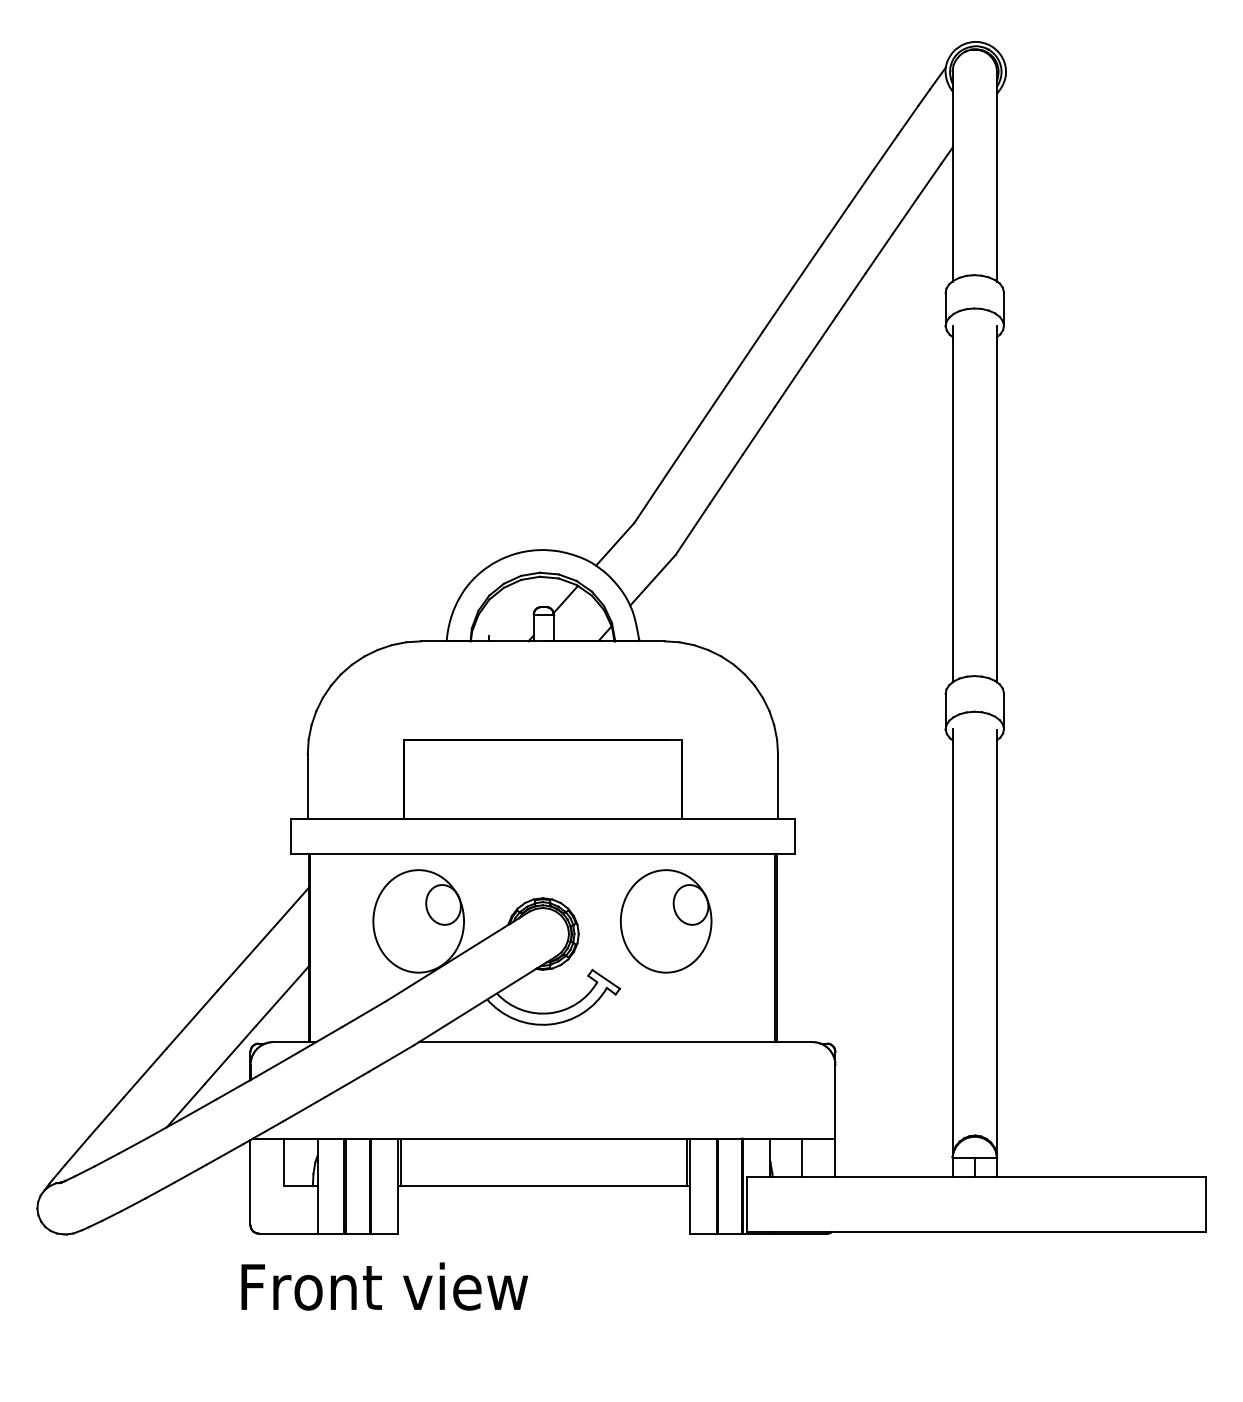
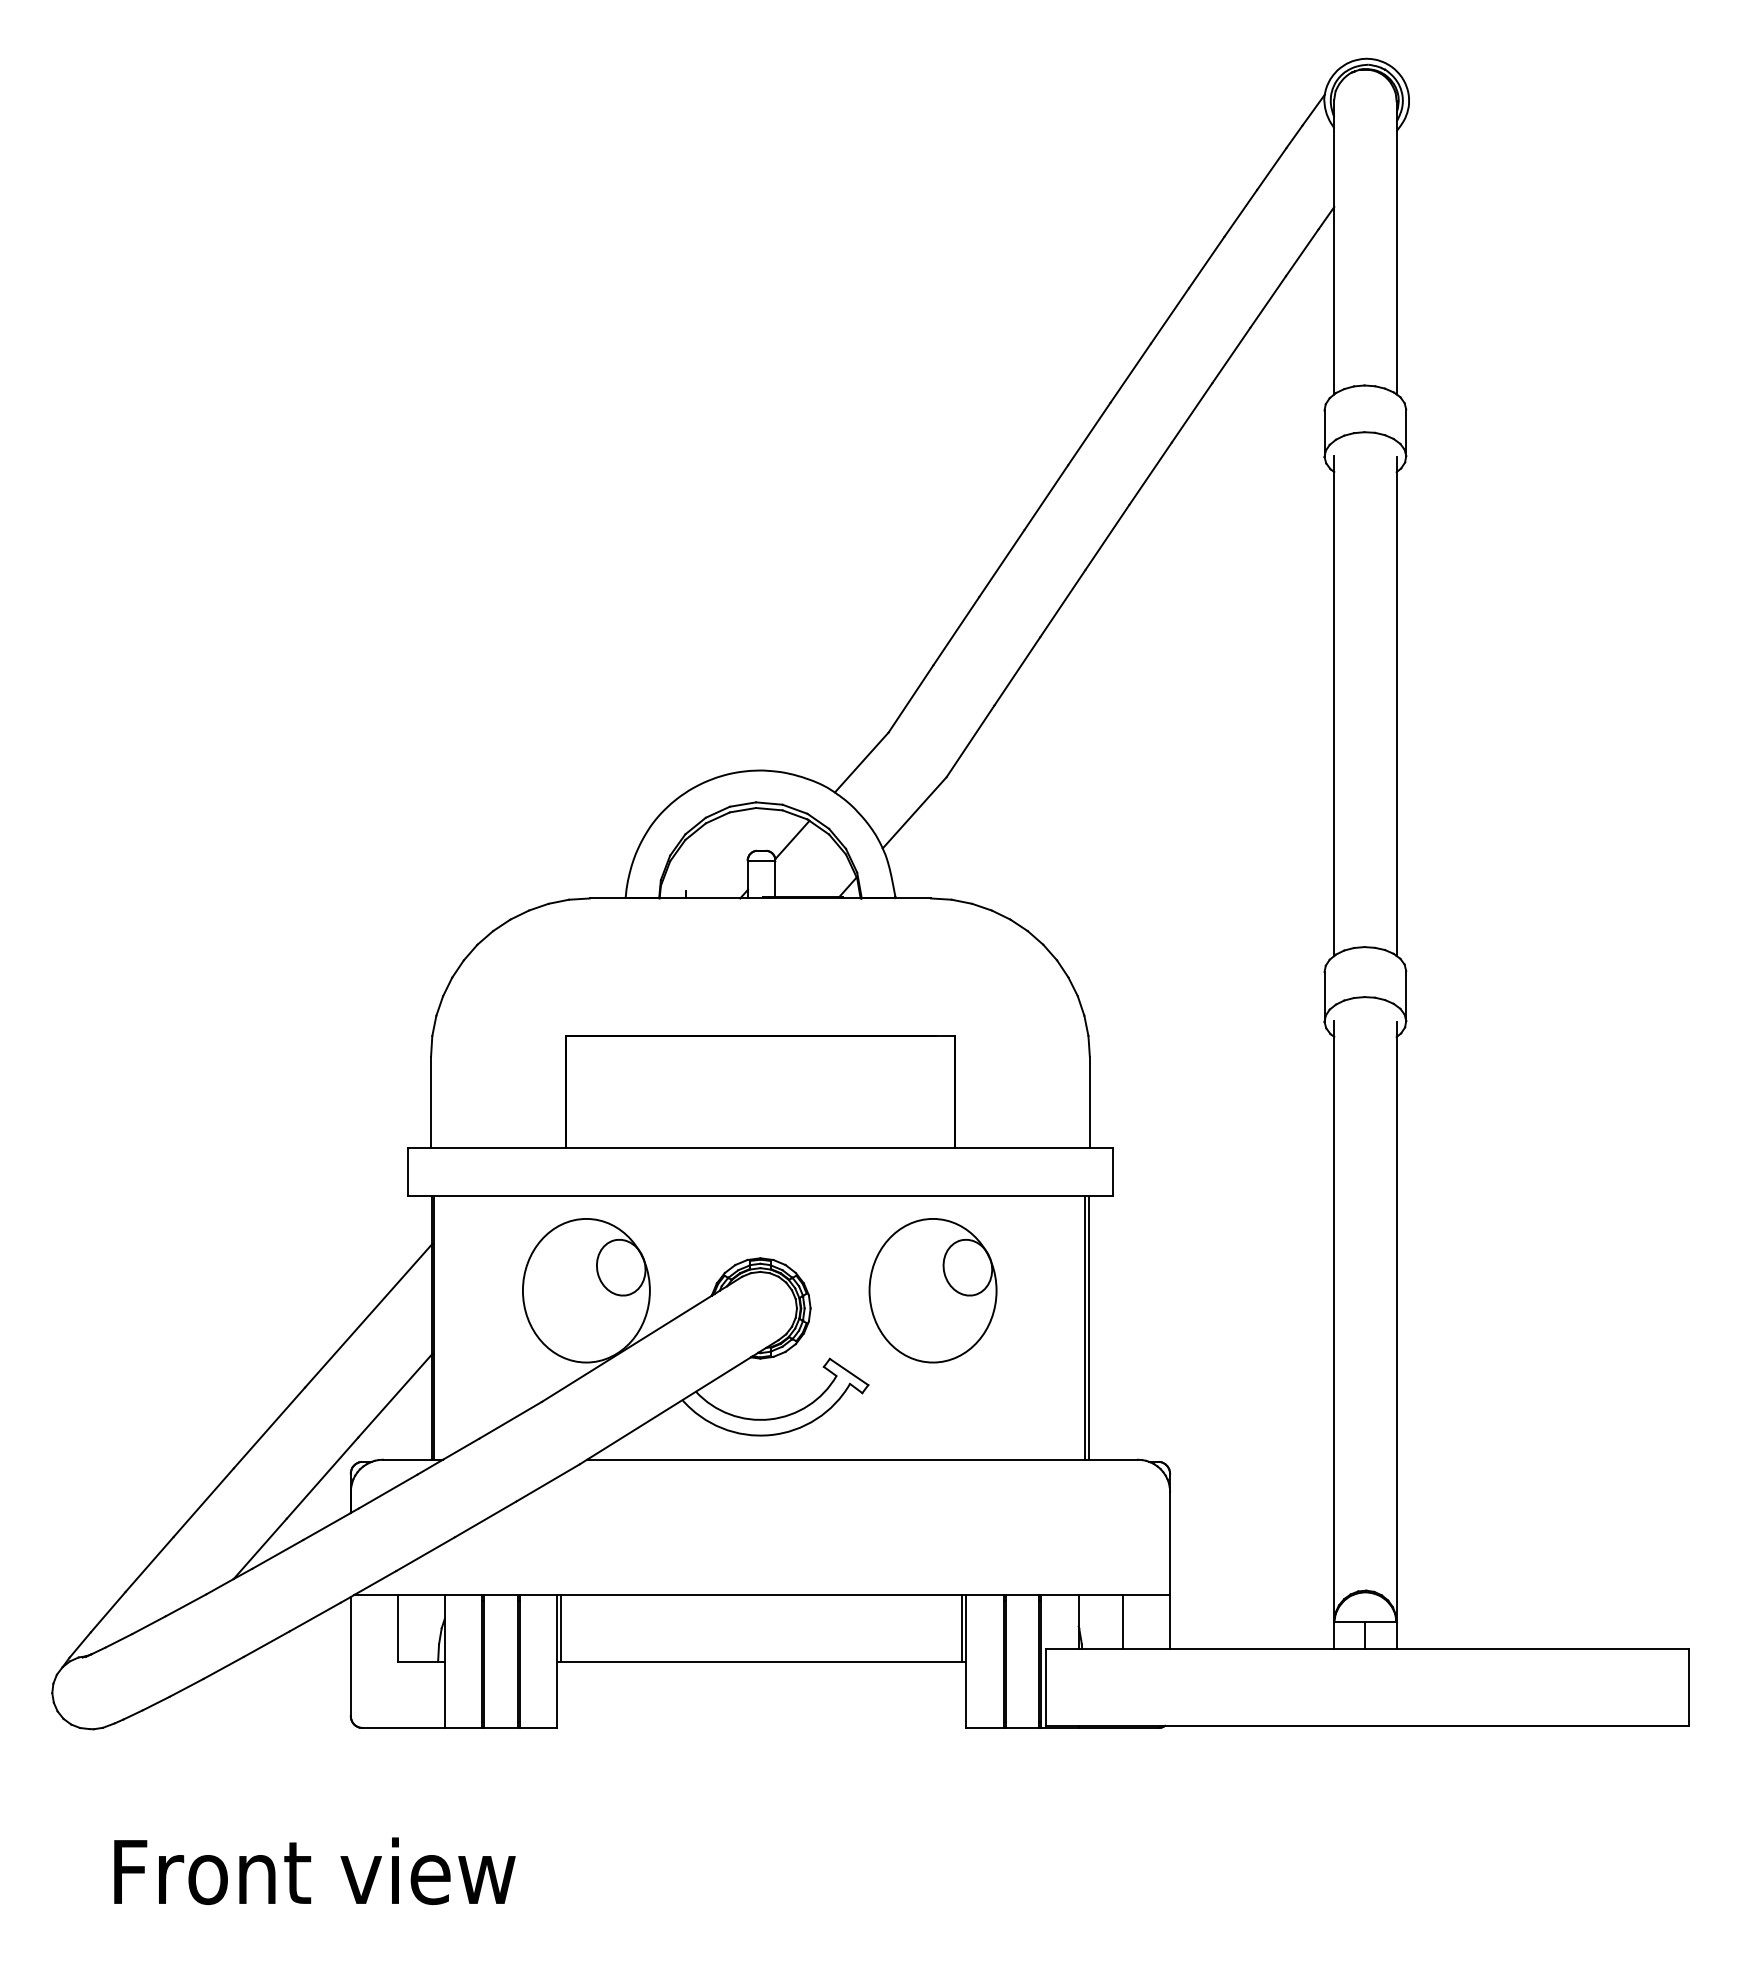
text: (384, 1286) -> (314, 1871), moved

